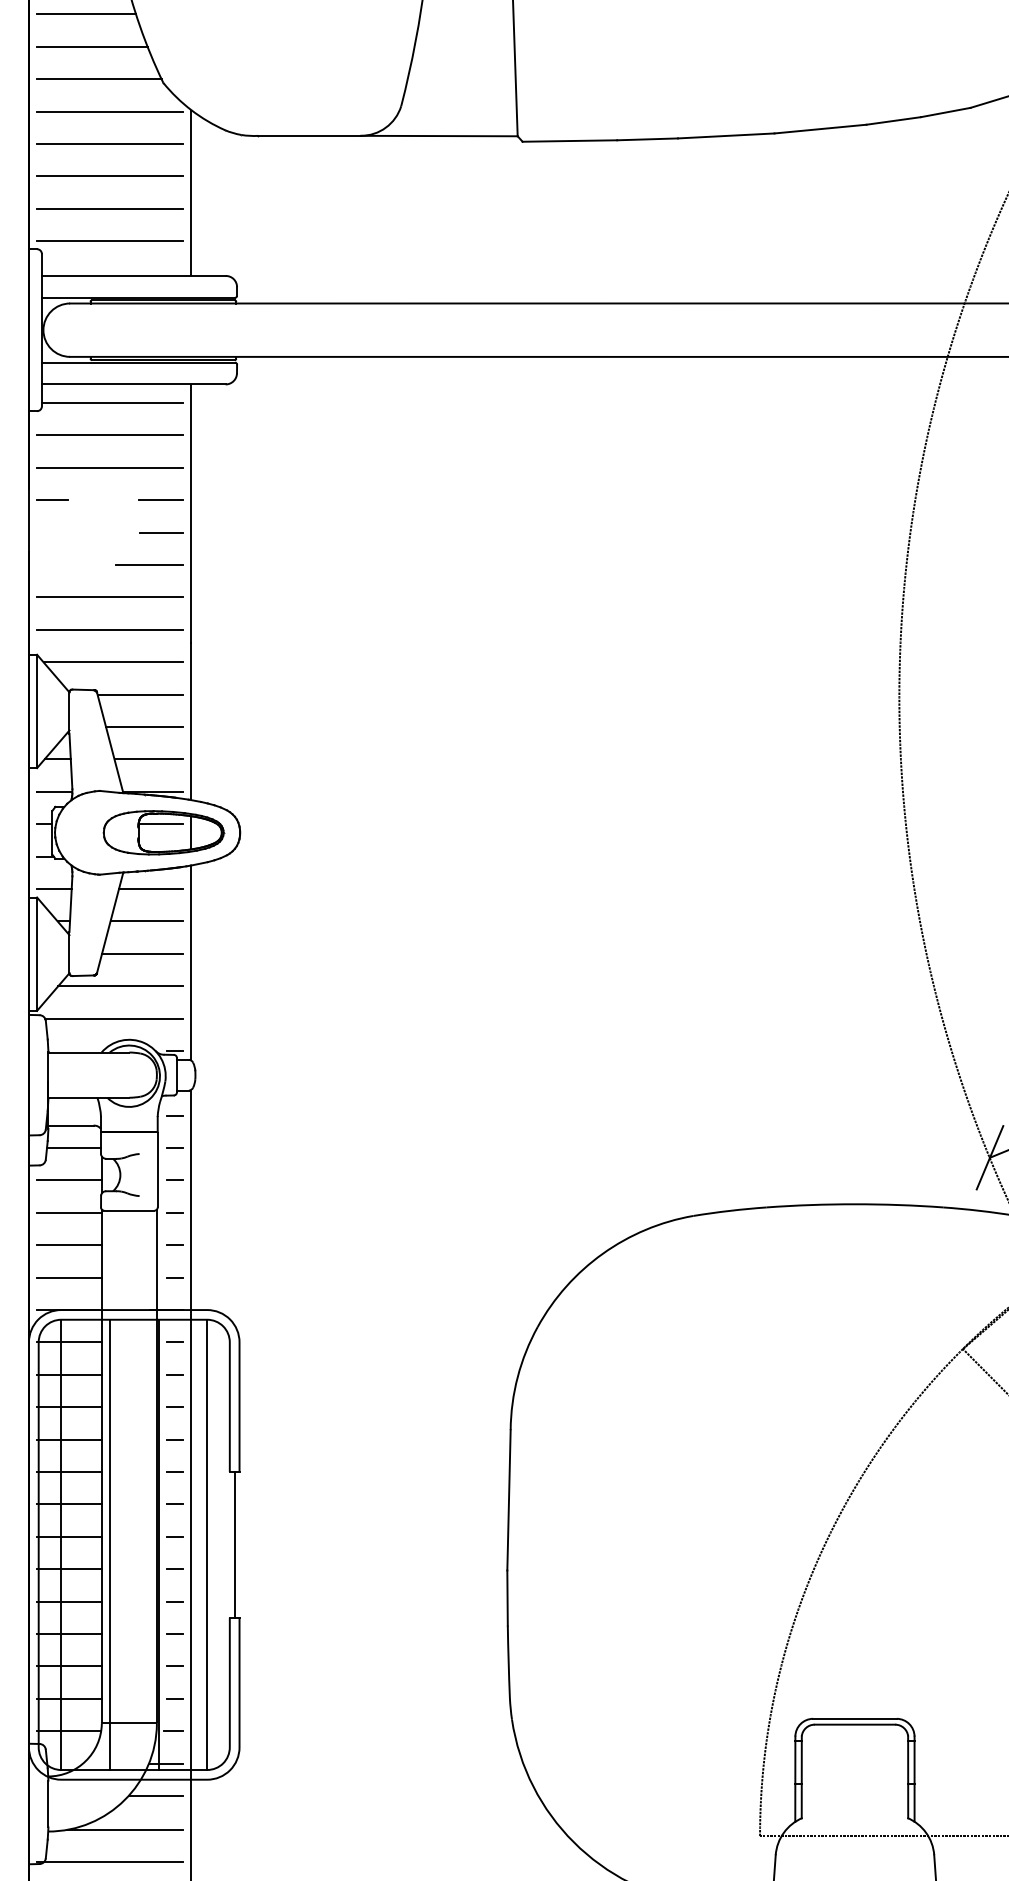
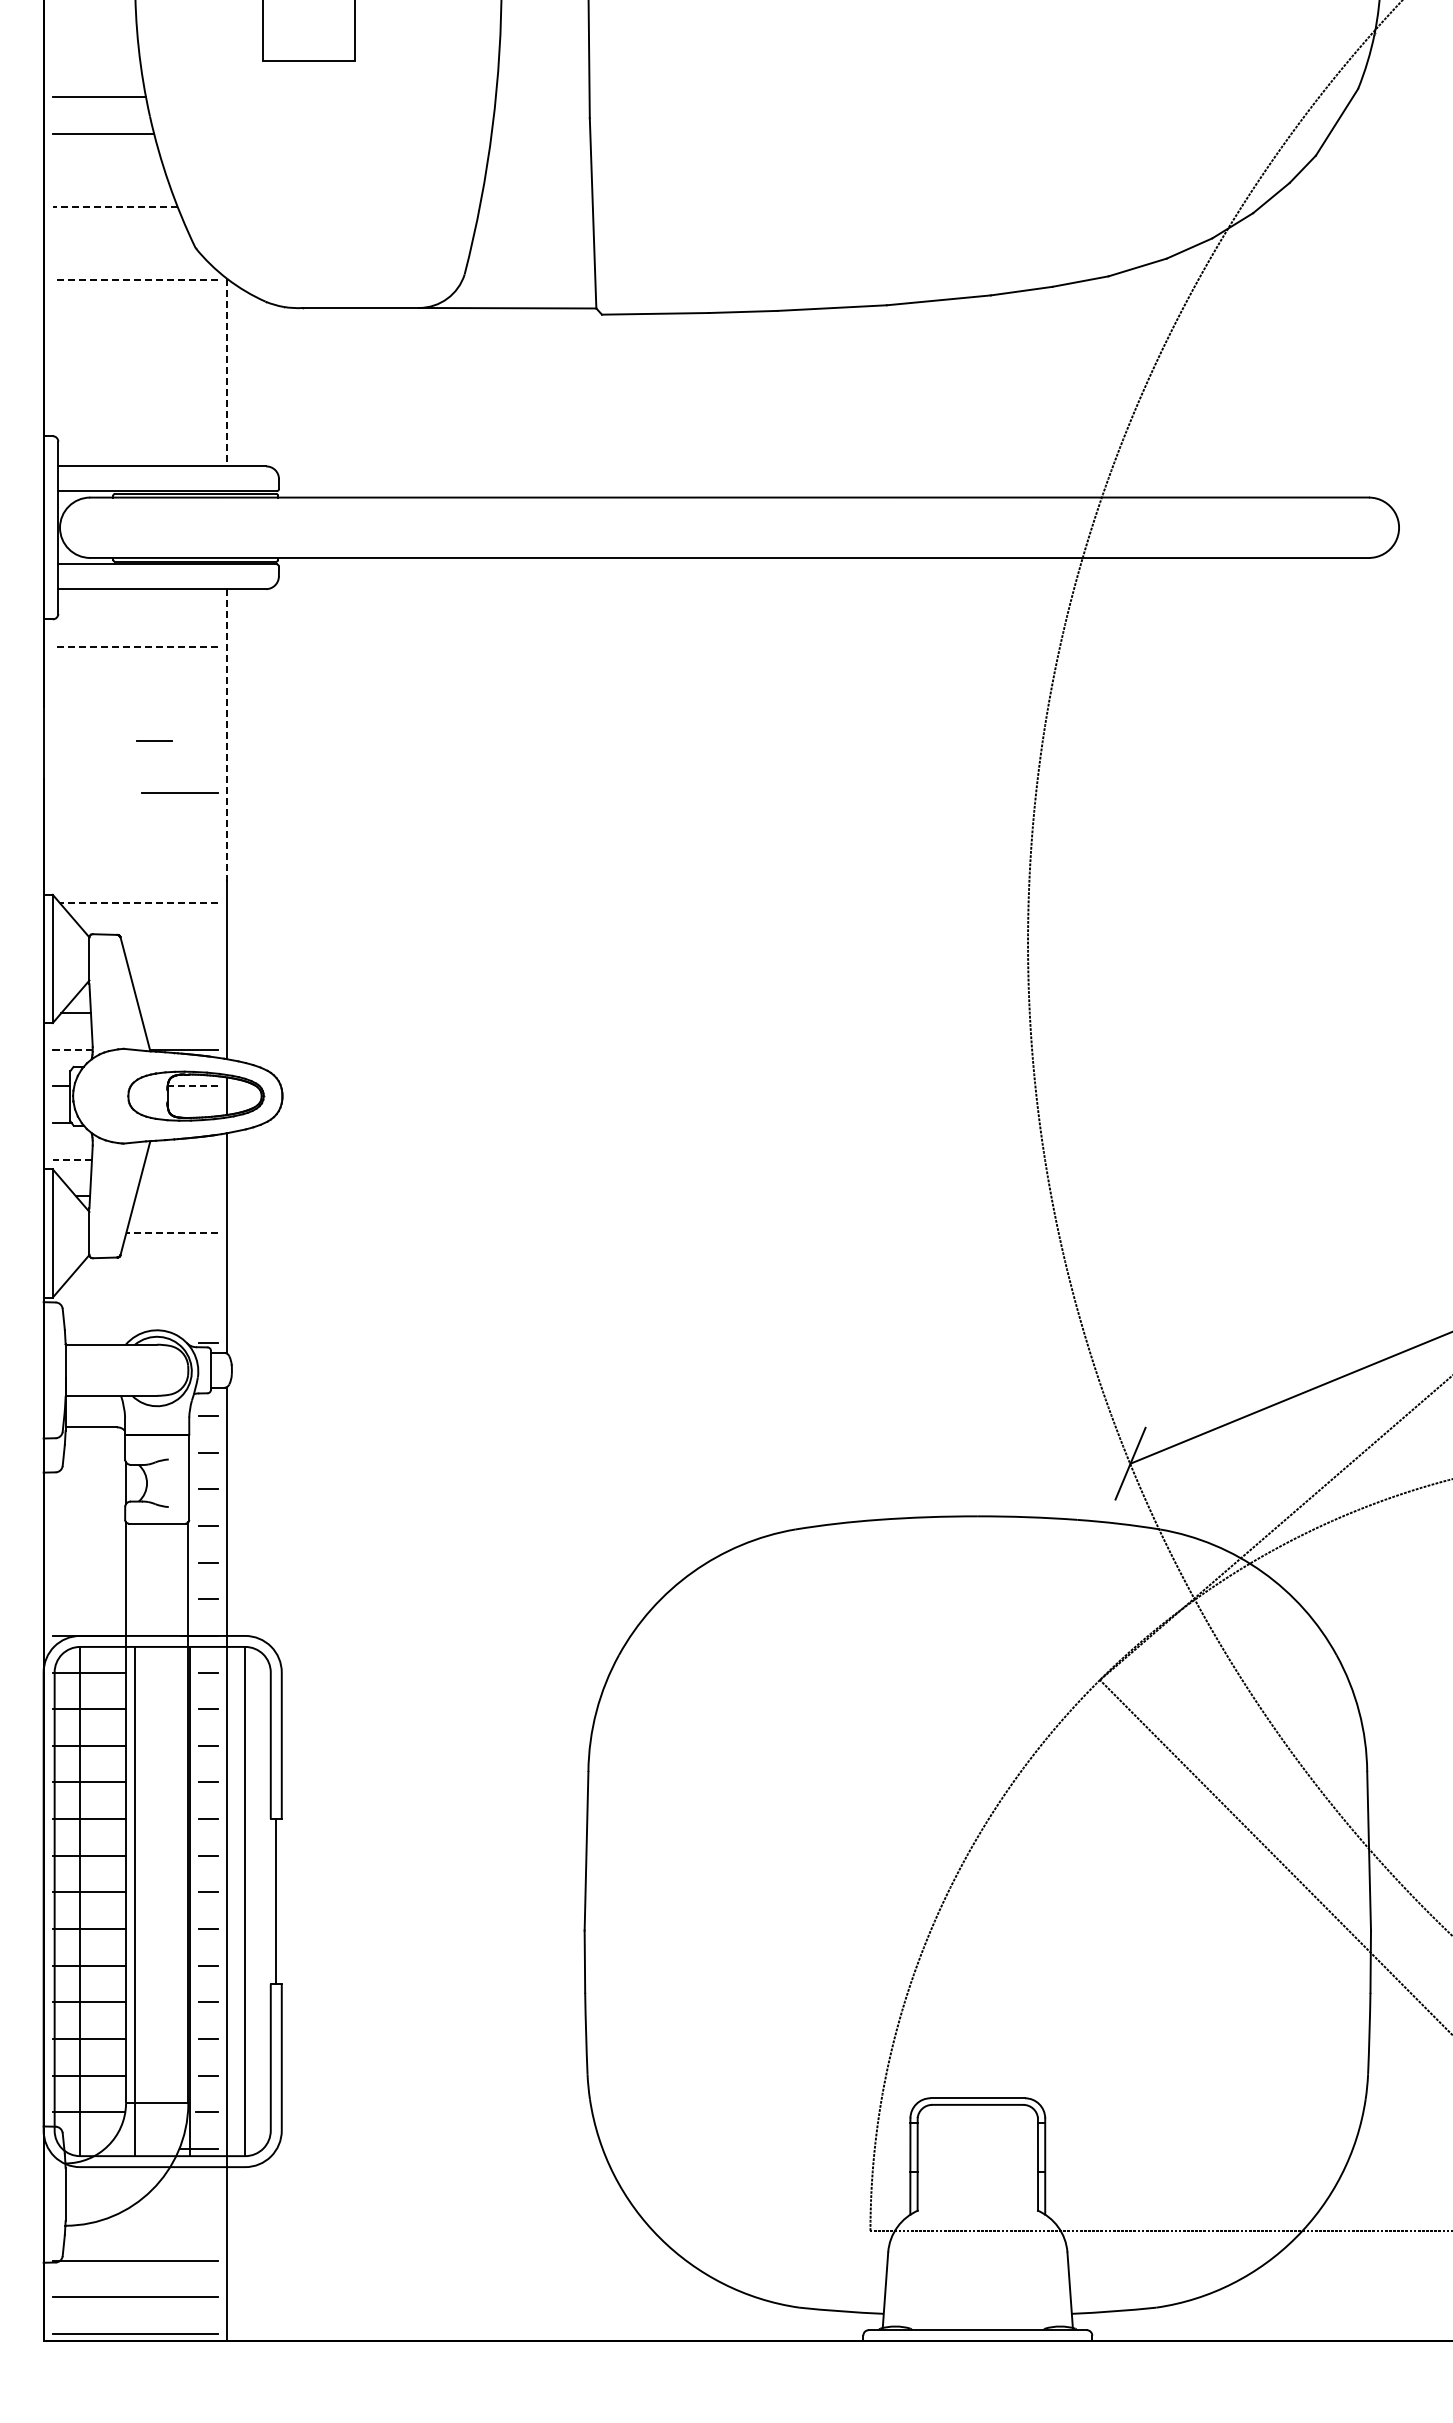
line: (86, 14) -> (108, 170), removed
line: (91, 47) -> (114, 207), solid -> dashed
line: (98, 78) -> (122, 243), removed
line: (109, 111) -> (134, 280), solid -> dashed
line: (109, 144) -> (134, 317), removed
line: (110, 176) -> (135, 353), removed
line: (190, 192) -> (226, 372), solid -> dashed
line: (109, 208) -> (134, 390), removed
line: (110, 240) -> (135, 426), removed
line: (111, 403) -> (137, 610), removed
line: (109, 435) -> (134, 646), solid -> dashed
line: (109, 467) -> (134, 683), removed
line: (52, 499) -> (154, 740), moved
line: (160, 500) -> (192, 720), removed
line: (190, 514) -> (226, 736), solid -> dashed
line: (161, 532) -> (193, 756), removed
line: (109, 597) -> (134, 830), removed
line: (110, 629) -> (135, 866), removed
line: (112, 662) -> (138, 903), solid -> dashed
line: (140, 694) -> (169, 939), removed
line: (143, 726) -> (173, 976), removed
line: (148, 759) -> (178, 1013), removed
line: (54, 791) -> (72, 1049), solid -> dashed
line: (160, 824) -> (192, 1086), solid -> dashed
line: (54, 888) -> (72, 1159), solid -> dashed
line: (150, 888) -> (181, 1159), removed
line: (146, 921) -> (176, 1196), removed
line: (142, 953) -> (172, 1232), solid -> dashed
line: (119, 986) -> (146, 1269), removed
line: (113, 1018) -> (139, 1306), removed
line: (73, 1147) -> (94, 1452), removed
line: (69, 1180) -> (89, 1489), removed
line: (69, 1213) -> (89, 1526), removed
line: (69, 1245) -> (89, 1562), removed
line: (69, 1277) -> (89, 1599), removed
line: (155, 1795) -> (186, 2185), removed
line: (124, 1829) -> (151, 2223), removed

